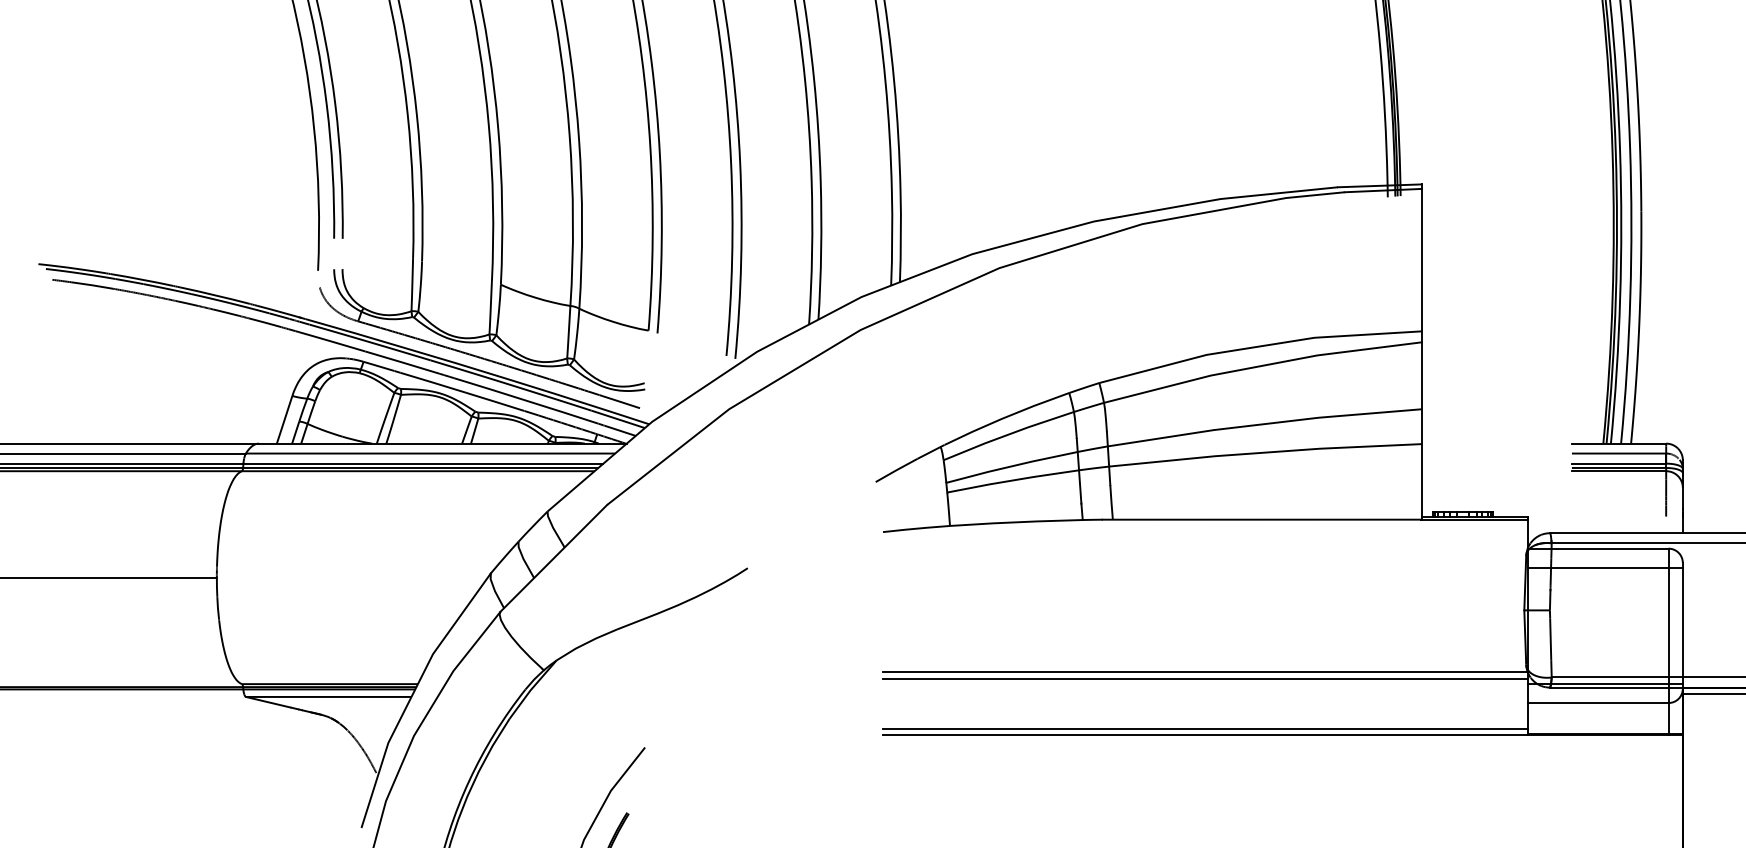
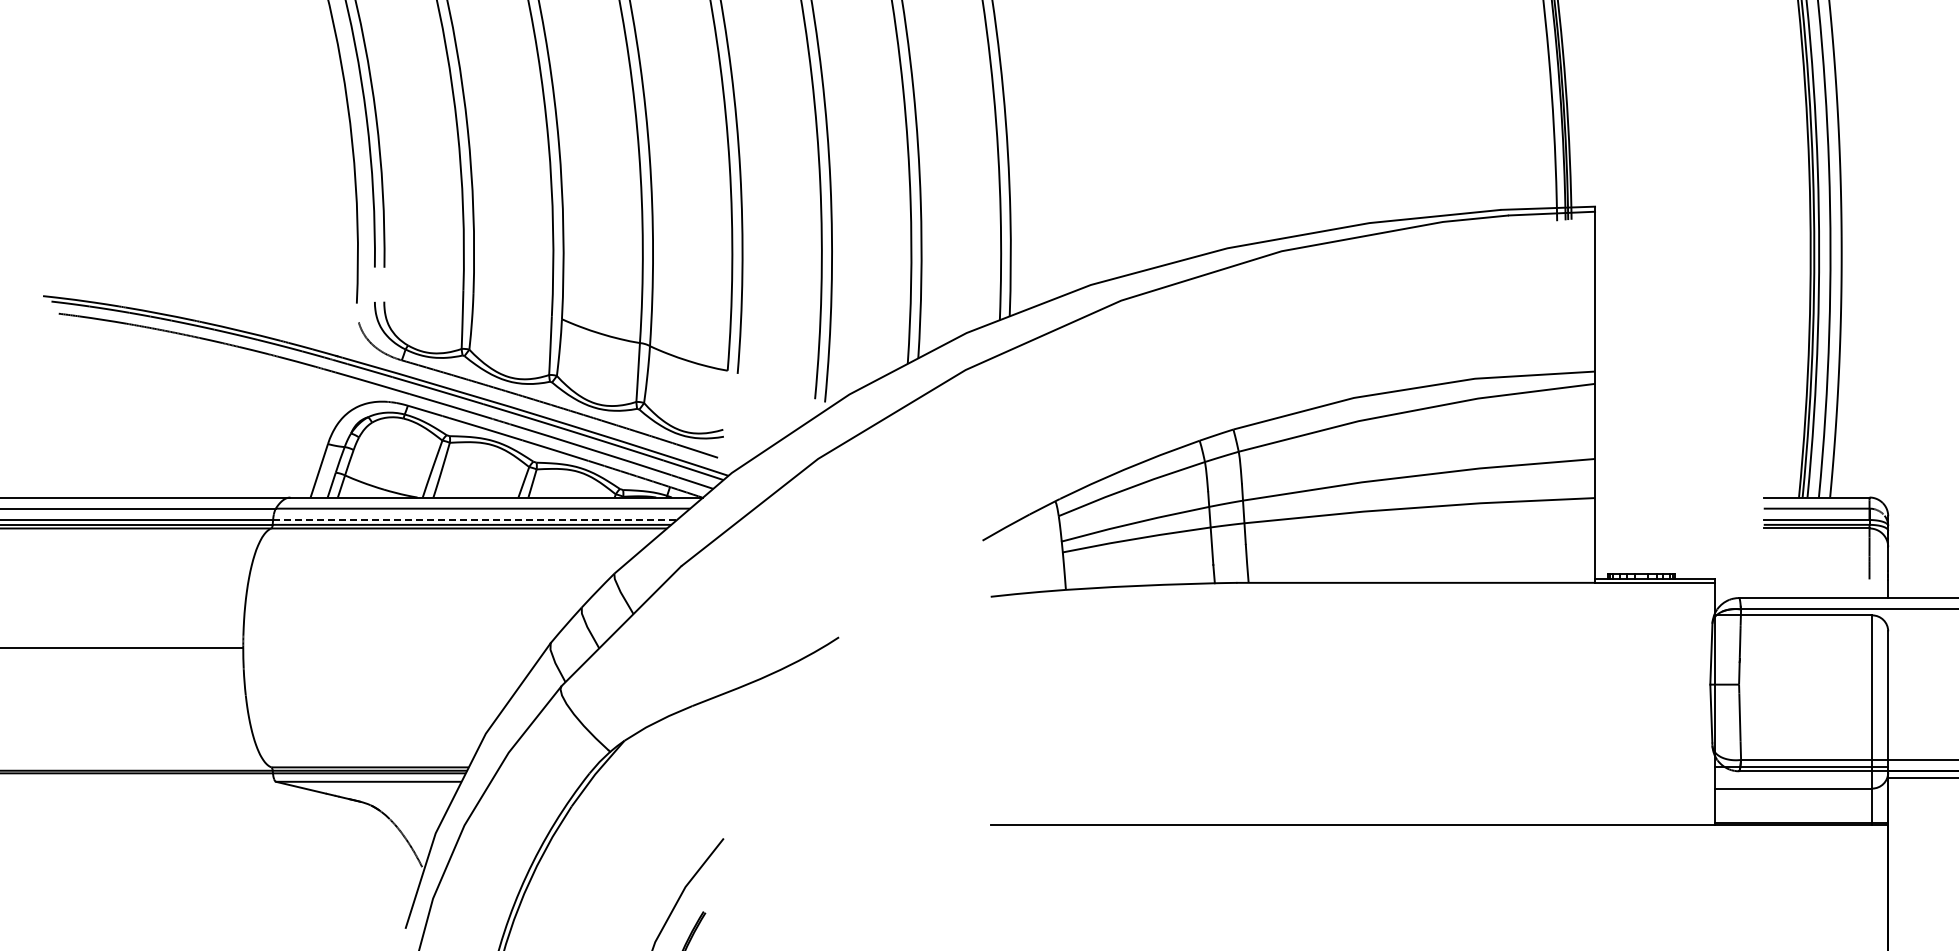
line: (423, 464) -> (475, 520), solid -> dashed
line: (1605, 567) -> (1801, 636), removed
line: (1205, 672) -> (1352, 754), removed
line: (1205, 678) -> (1352, 761), removed
line: (1205, 729) -> (1352, 818), removed

